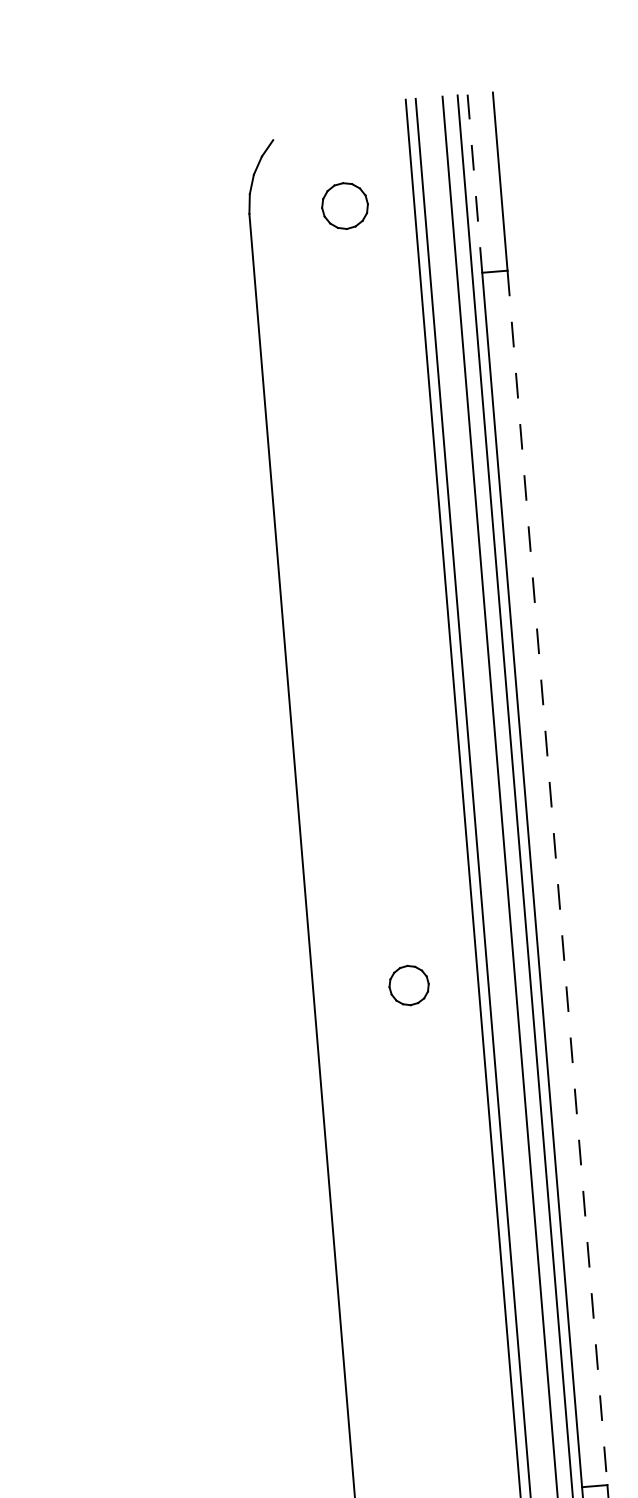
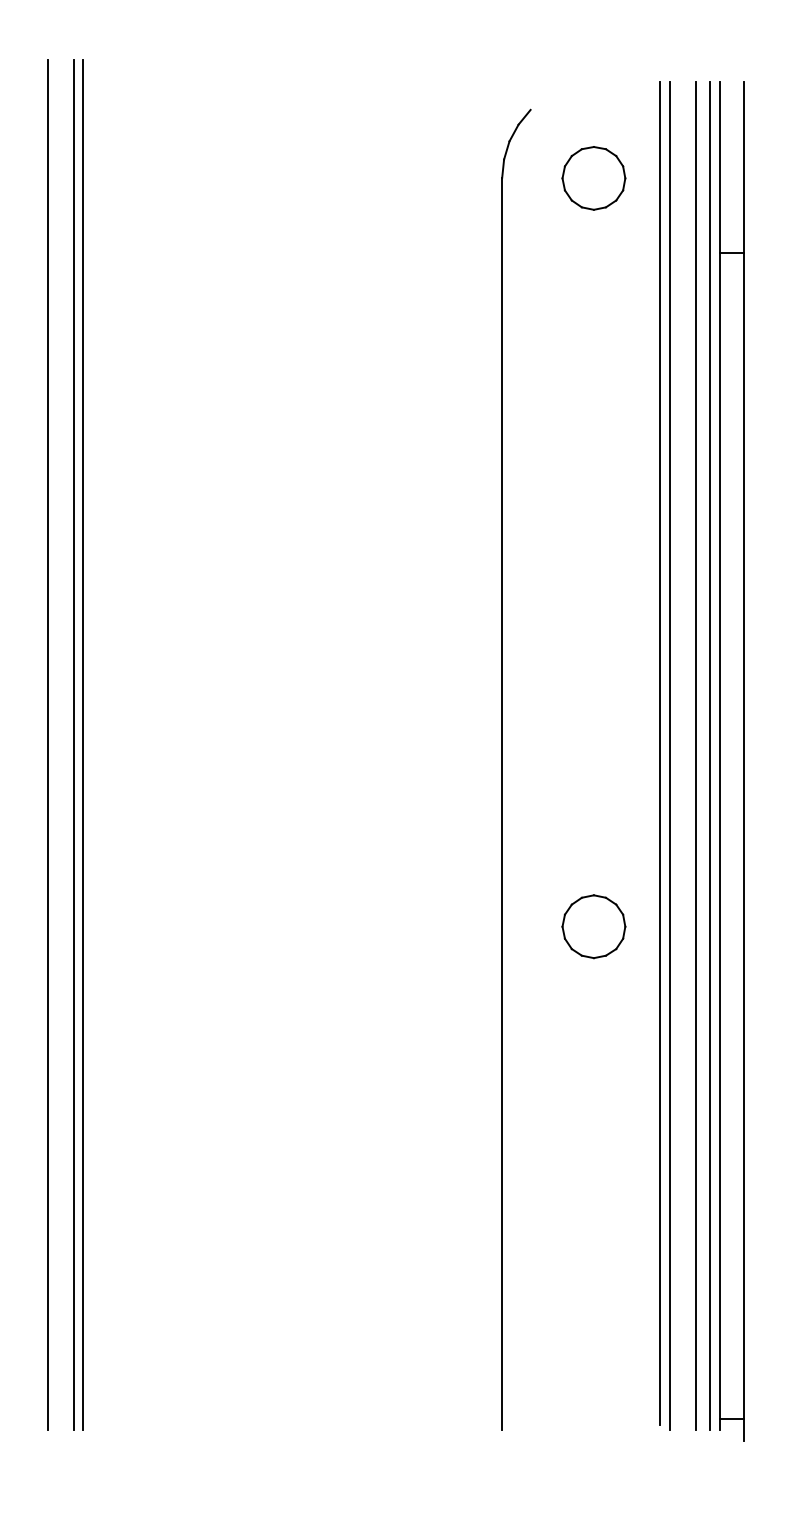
line: (474, 183) -> (719, 167), dashed -> solid
part: (344, 206) -> (593, 178), size x1.43
line: (557, 878) -> (743, 836), dashed -> solid
part: (408, 985) -> (593, 926), size x1.67

